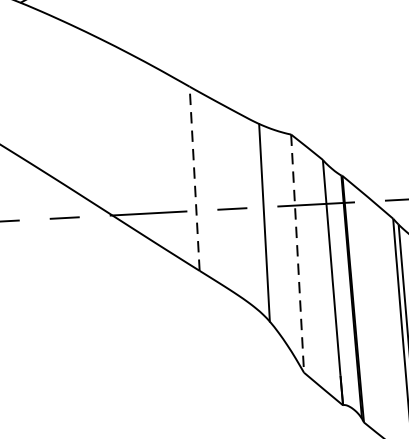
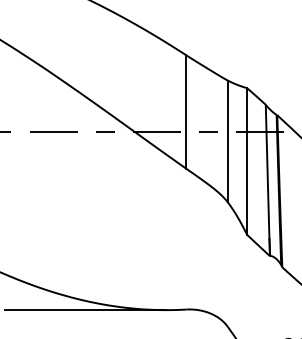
line: (194, 179) -> (186, 112), dashed -> solid
line: (298, 253) -> (247, 161), dashed -> solid

